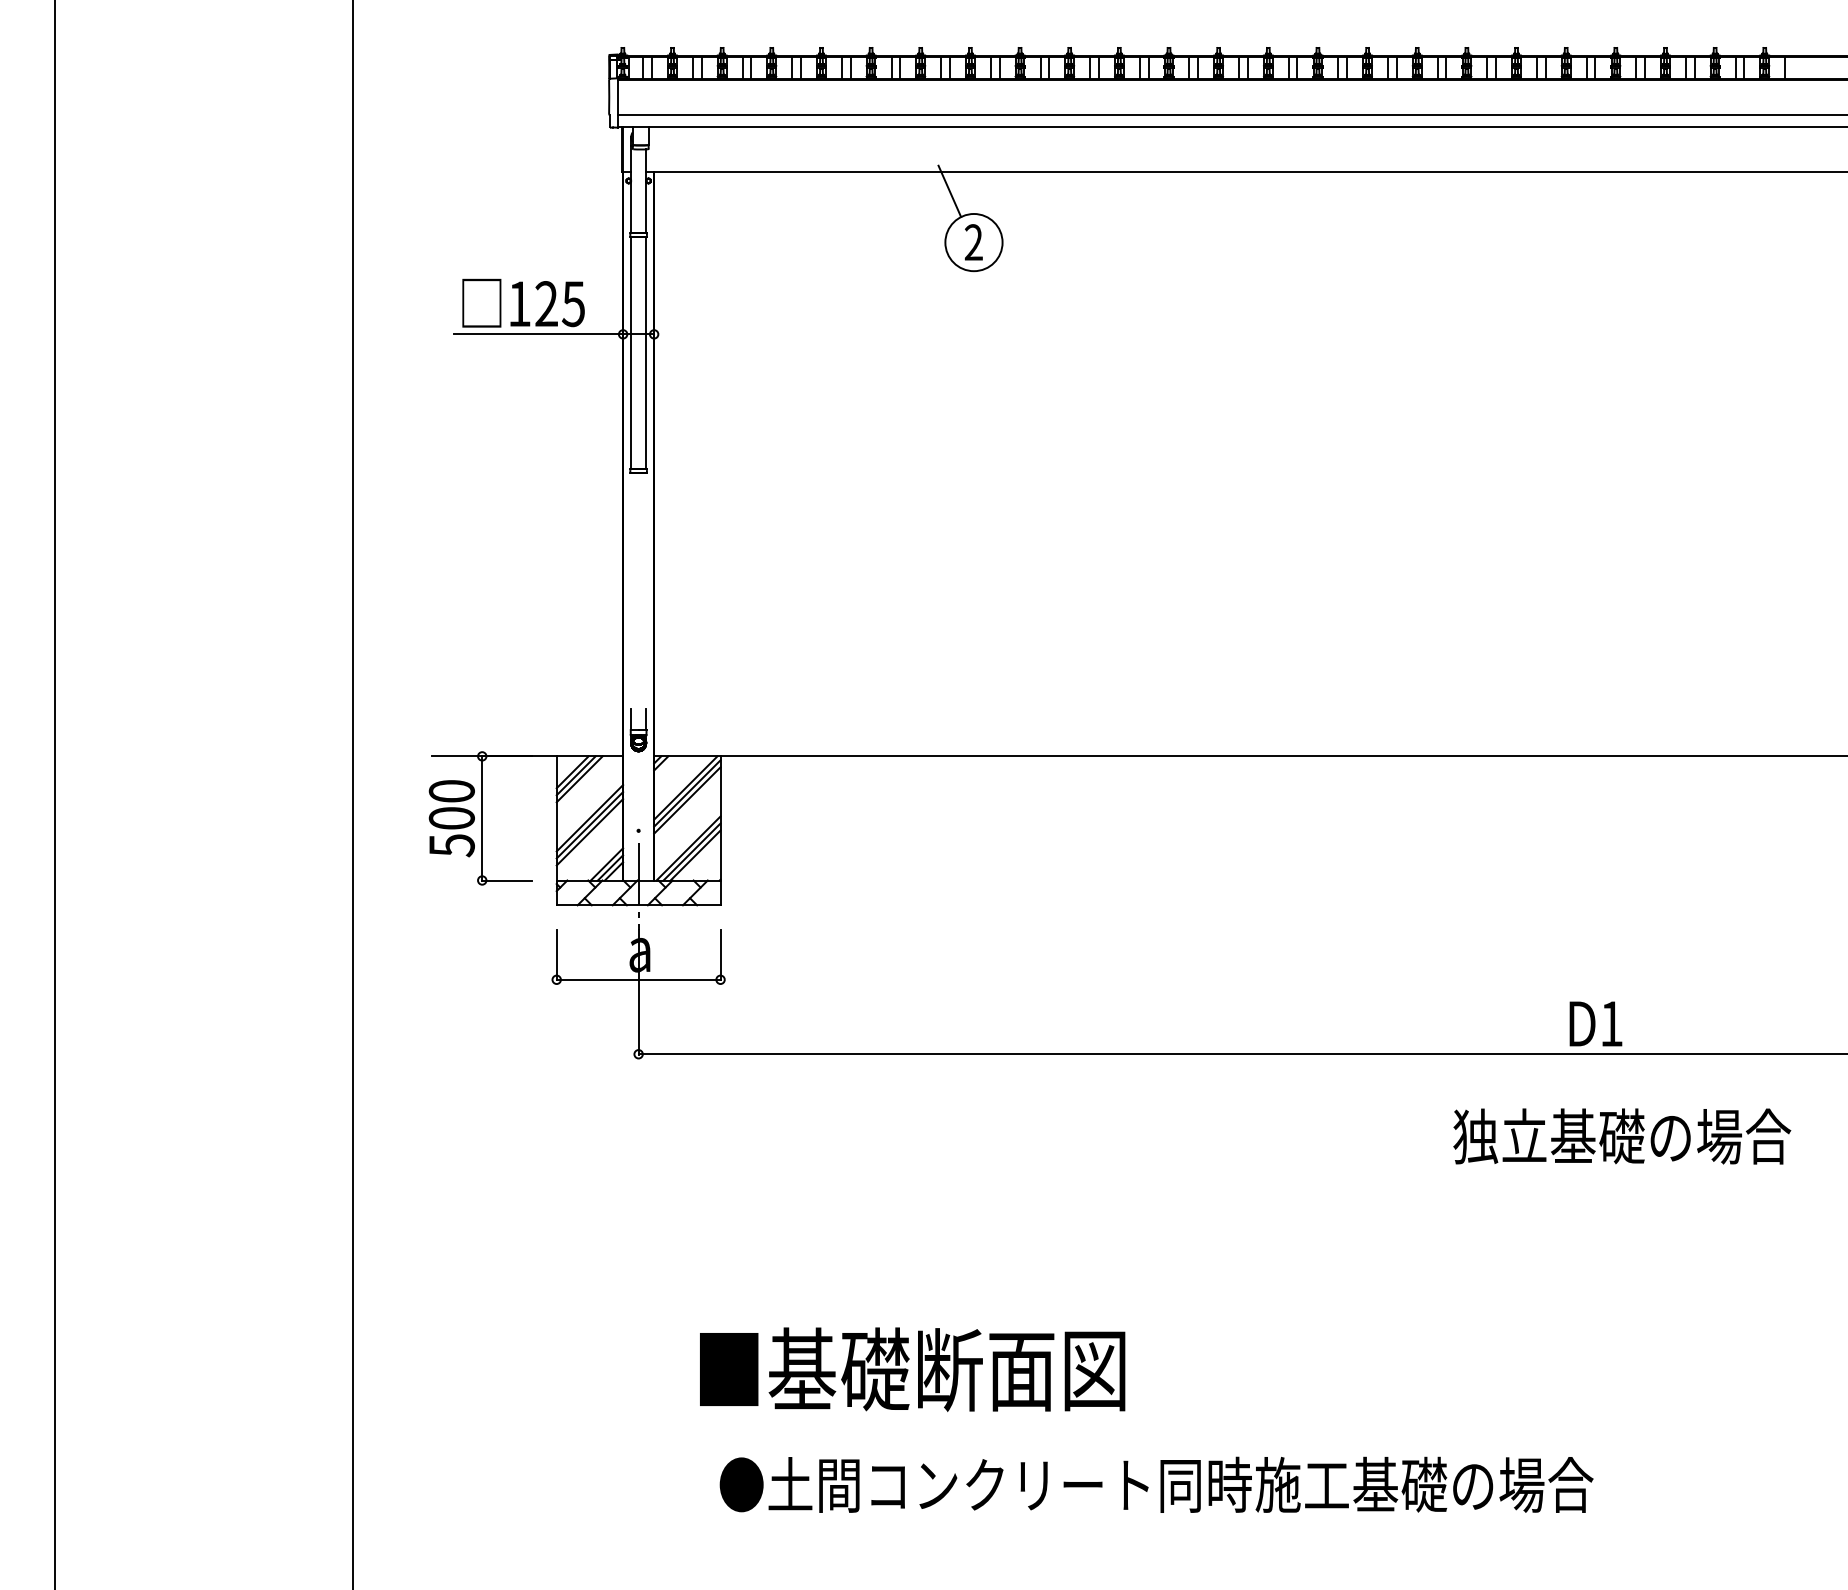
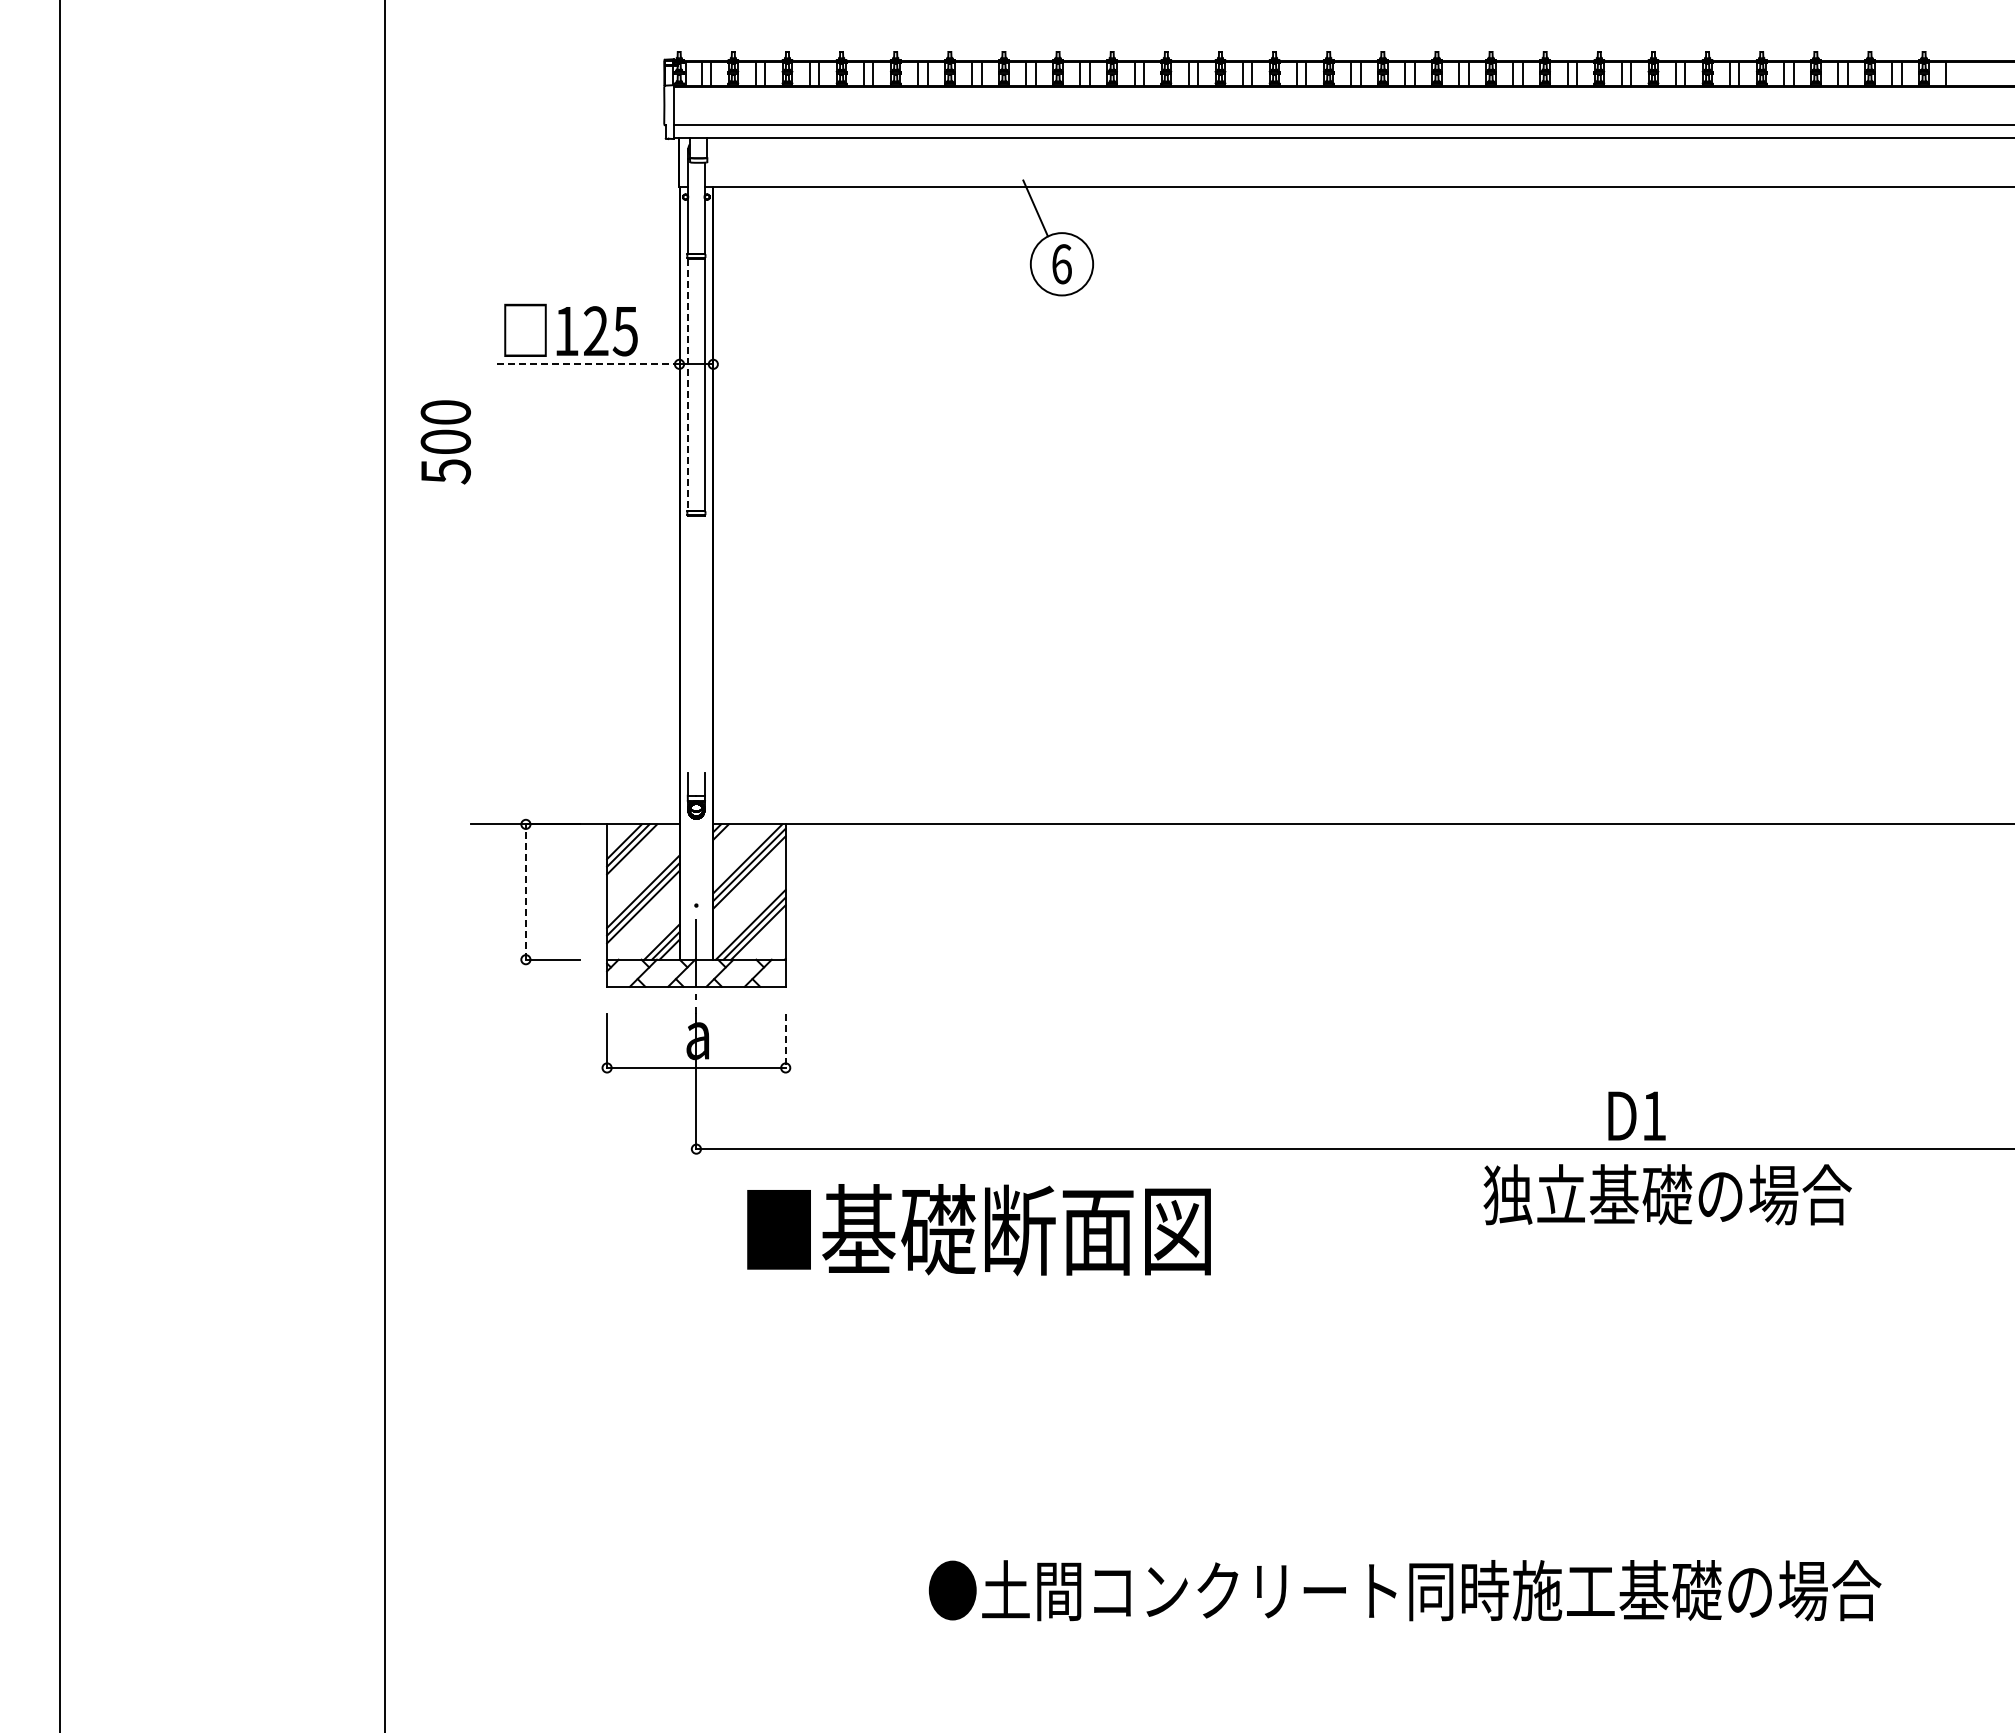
text: (973, 242) -> (1061, 264), 2 -> 6
line: (537, 334) -> (586, 364), solid -> dashed
line: (631, 353) -> (688, 385), solid -> dashed
text: (451, 818) -> (445, 442), moved
line: (481, 818) -> (525, 892), solid -> dashed
line: (720, 955) -> (785, 1041), solid -> dashed
text: (1595, 1023) -> (1636, 1115), moved
text: (1622, 1136) -> (1667, 1194), moved
text: (912, 1370) -> (978, 1230), moved
text: (1156, 1484) -> (1404, 1590), moved

